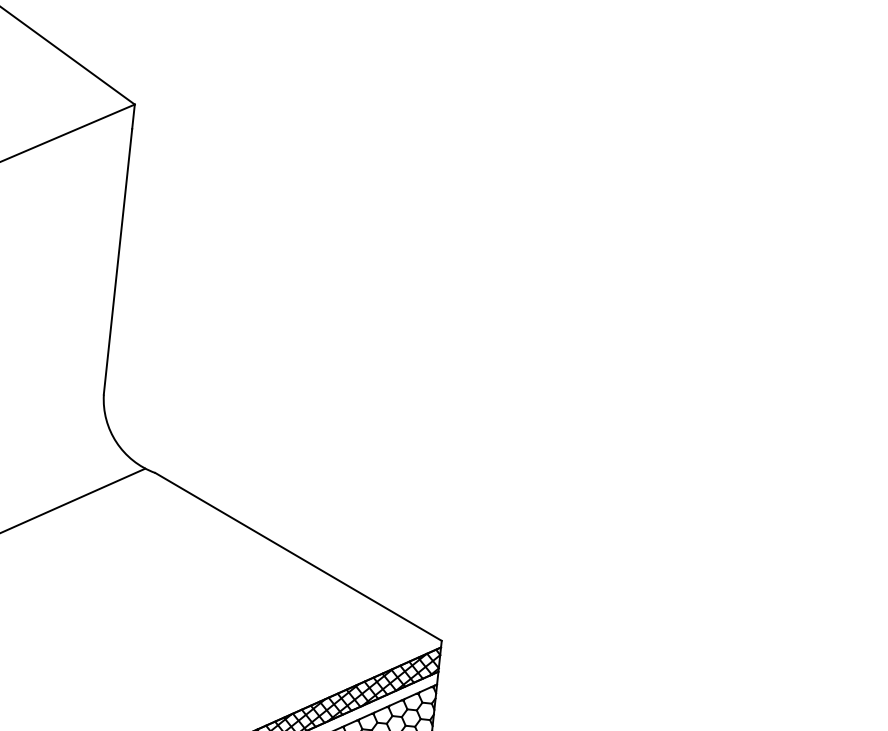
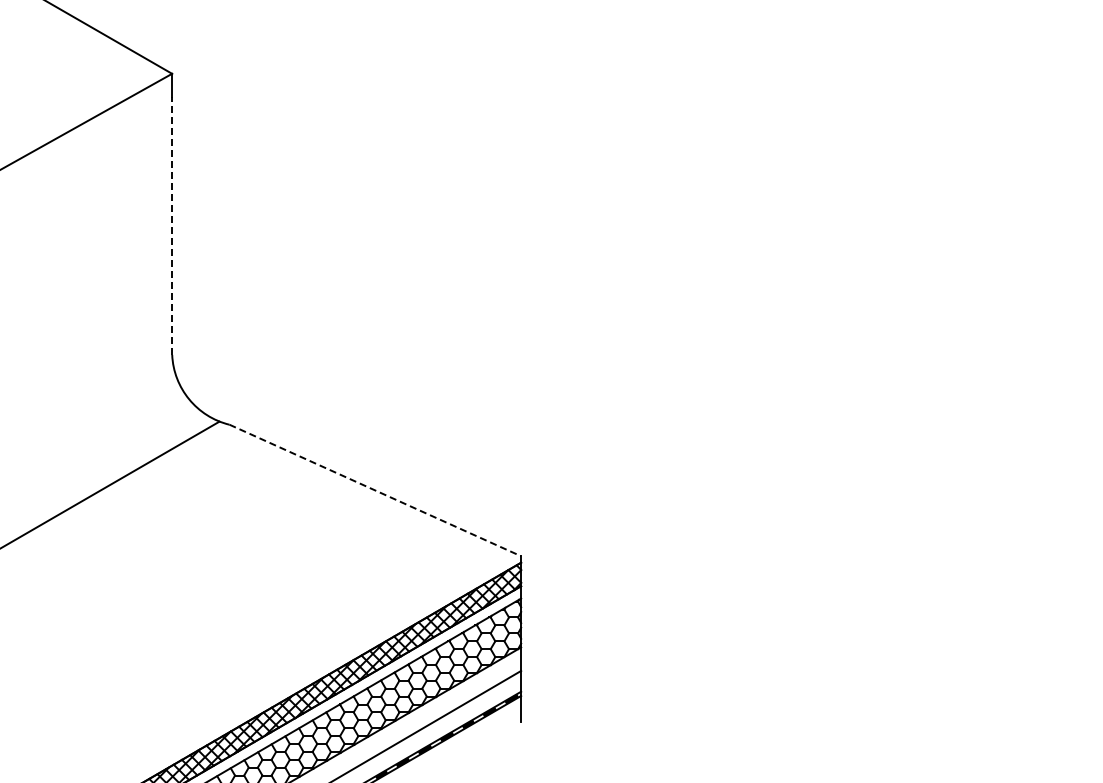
line: (118, 262) -> (172, 226), solid -> dashed
line: (298, 556) -> (375, 490), solid -> dashed

